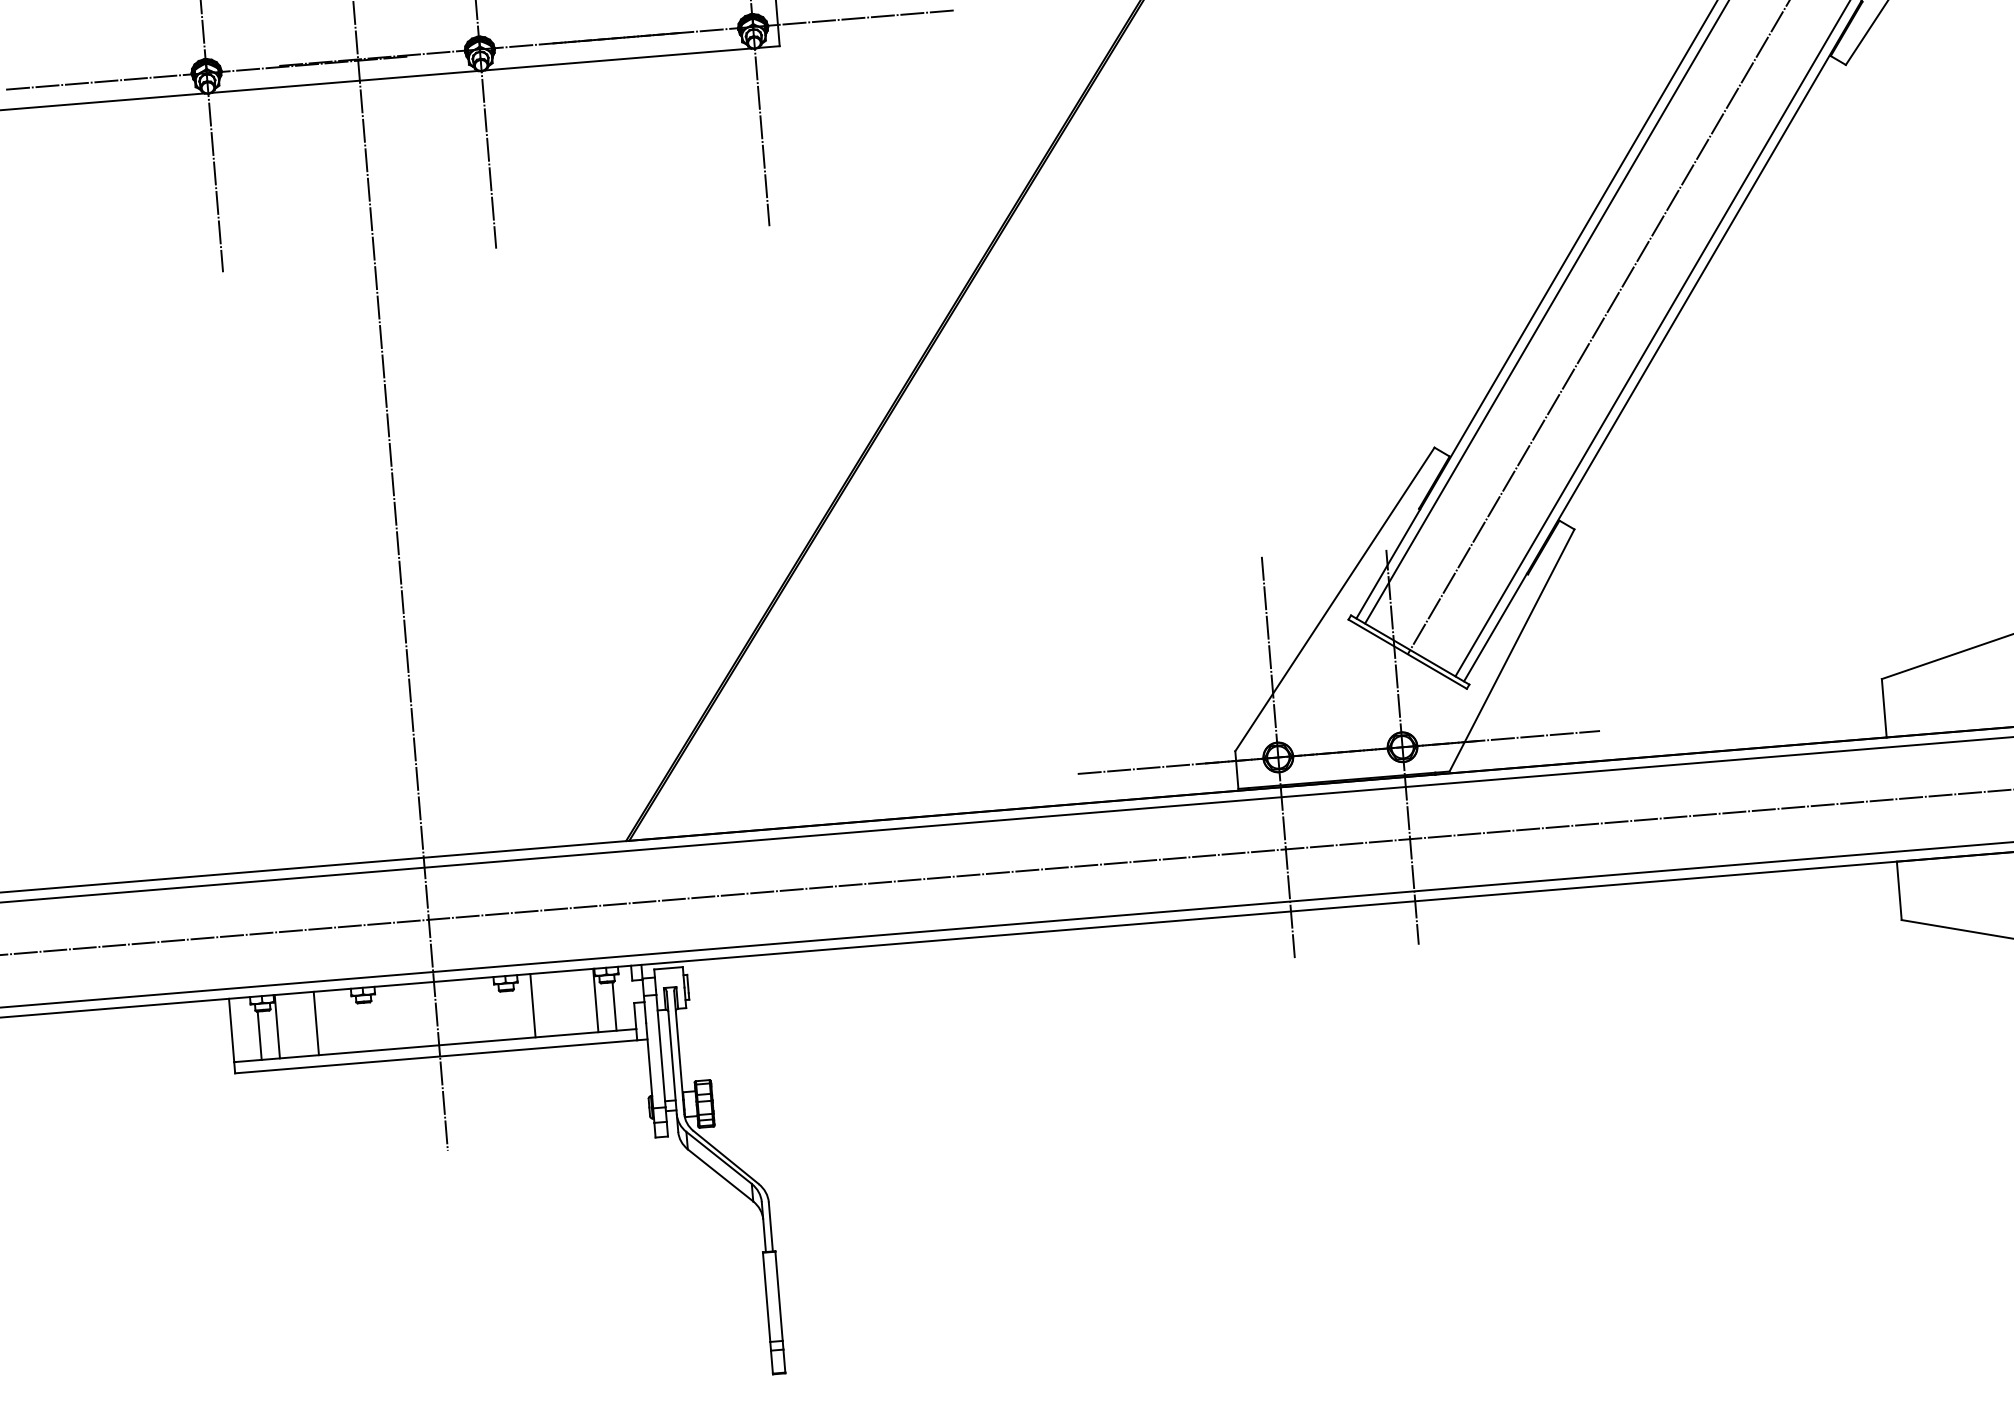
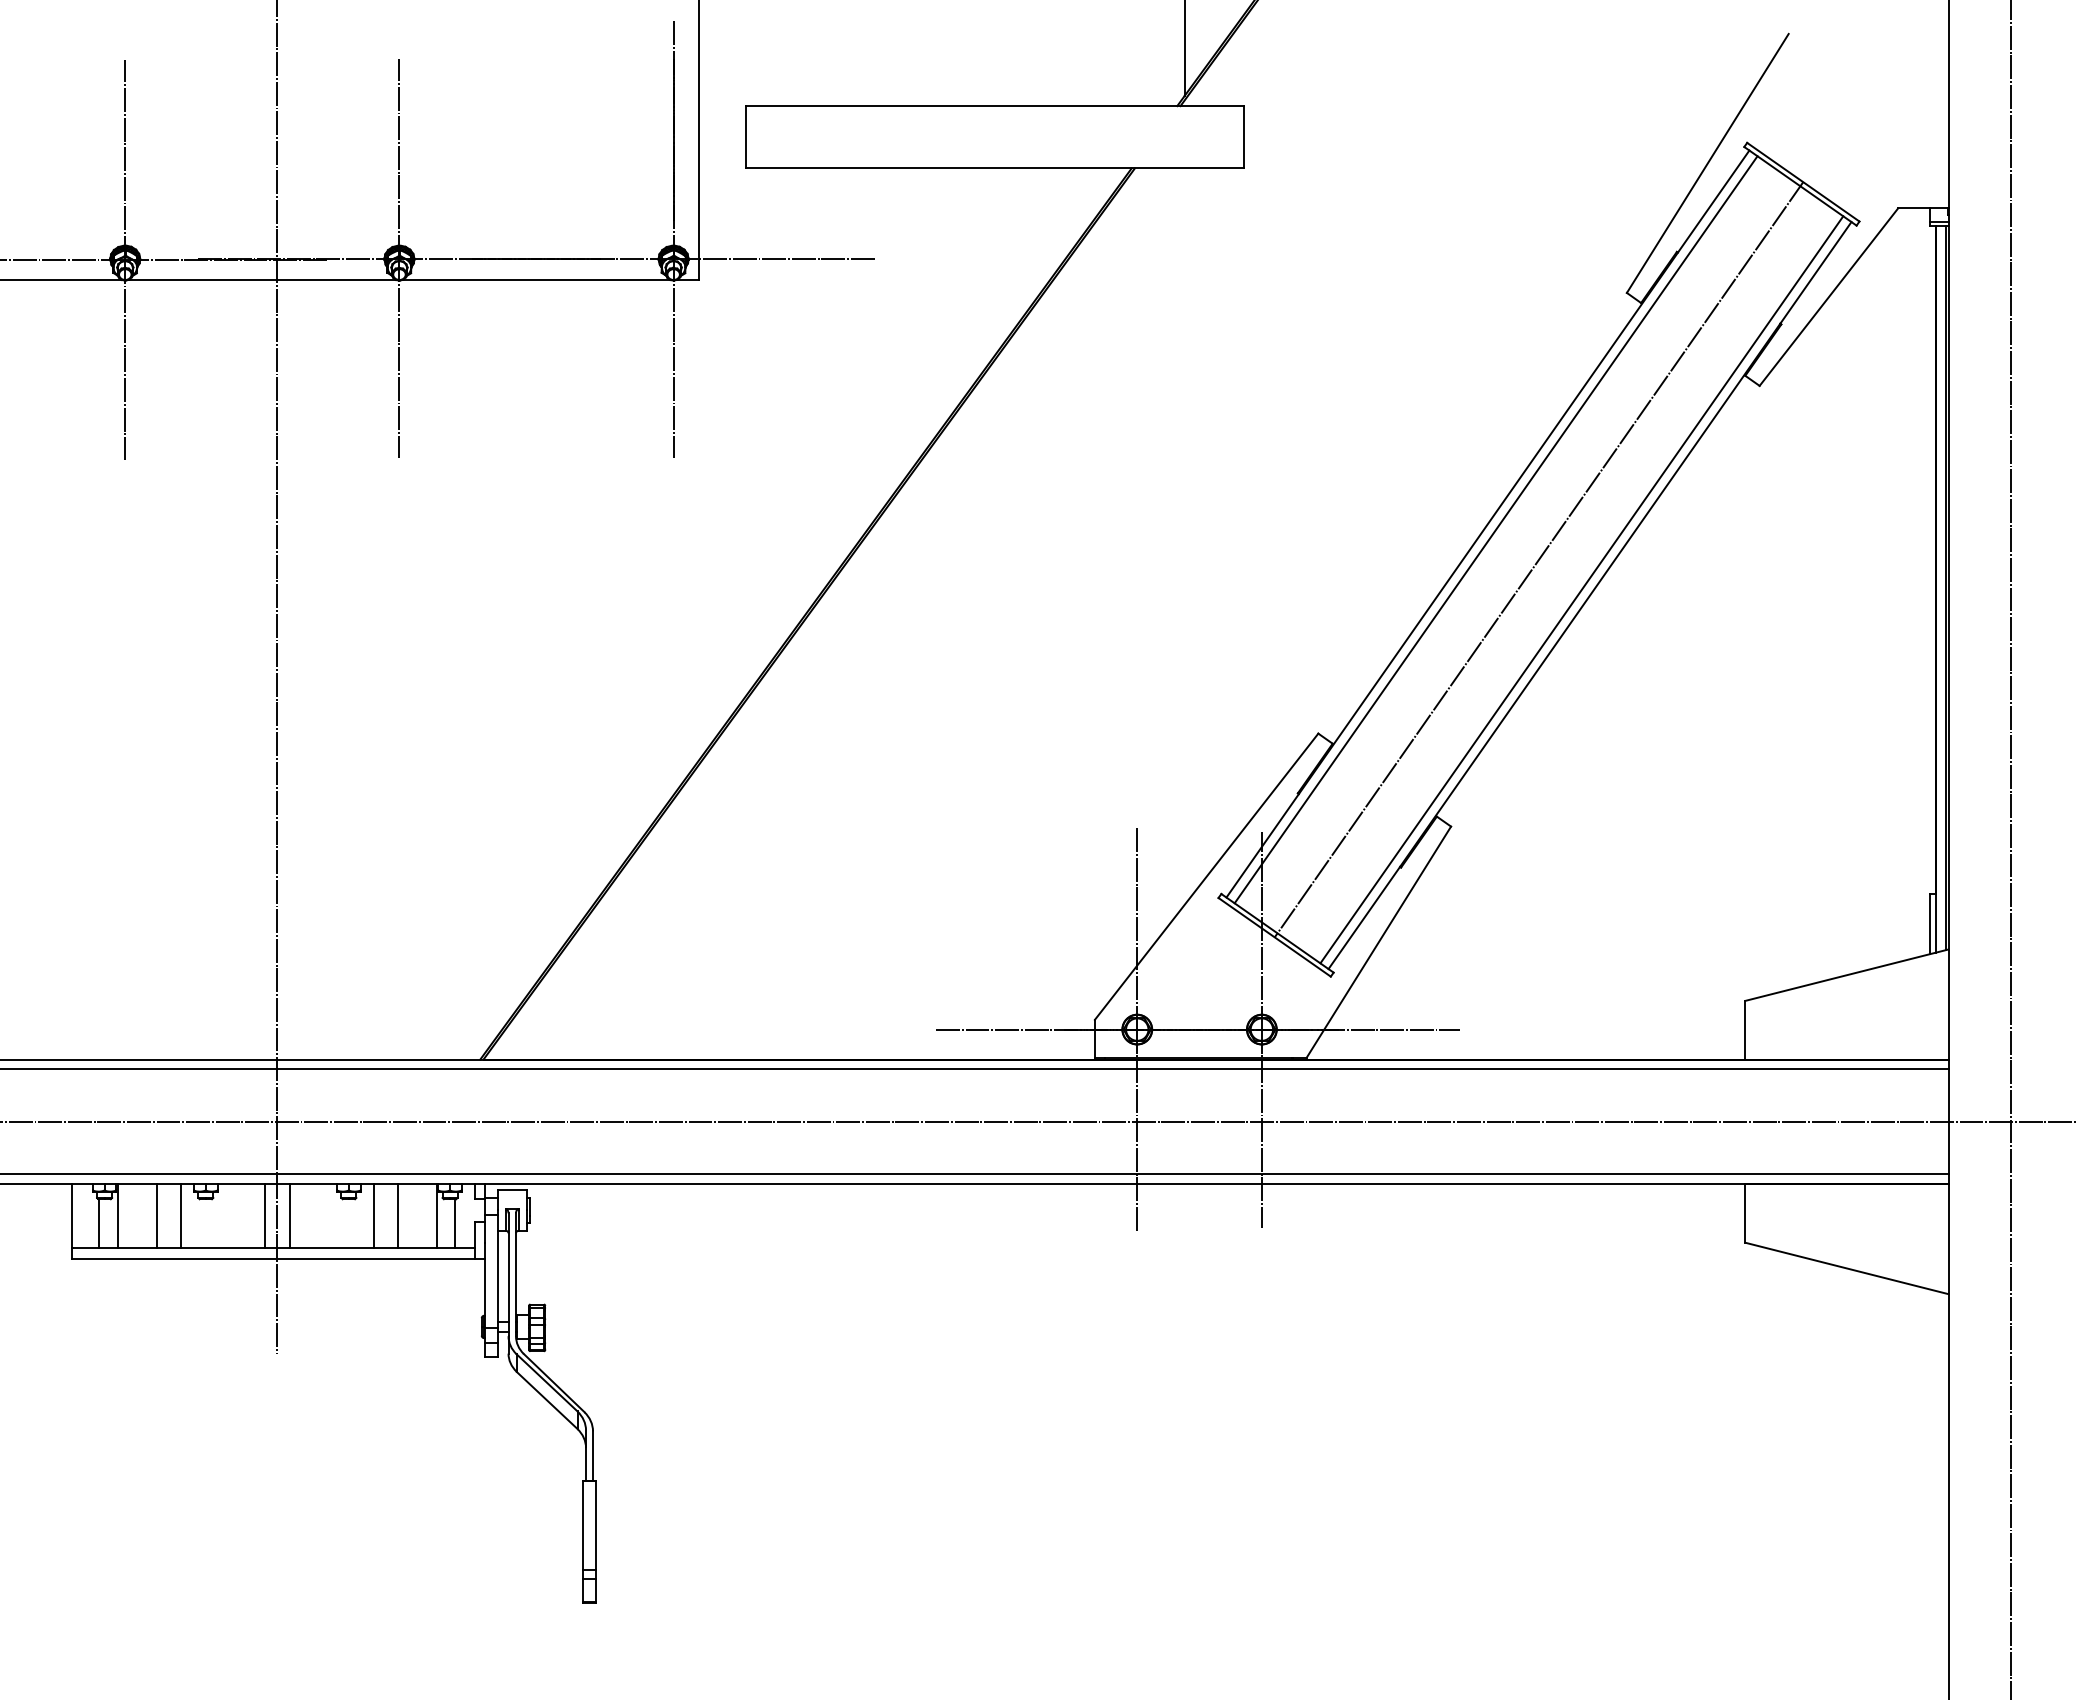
line: (556, 1003) -> (397, 1215), added
line: (448, 1012) -> (289, 1215), added
line: (423, 1014) -> (264, 1215), added
line: (340, 1021) -> (180, 1215), added

